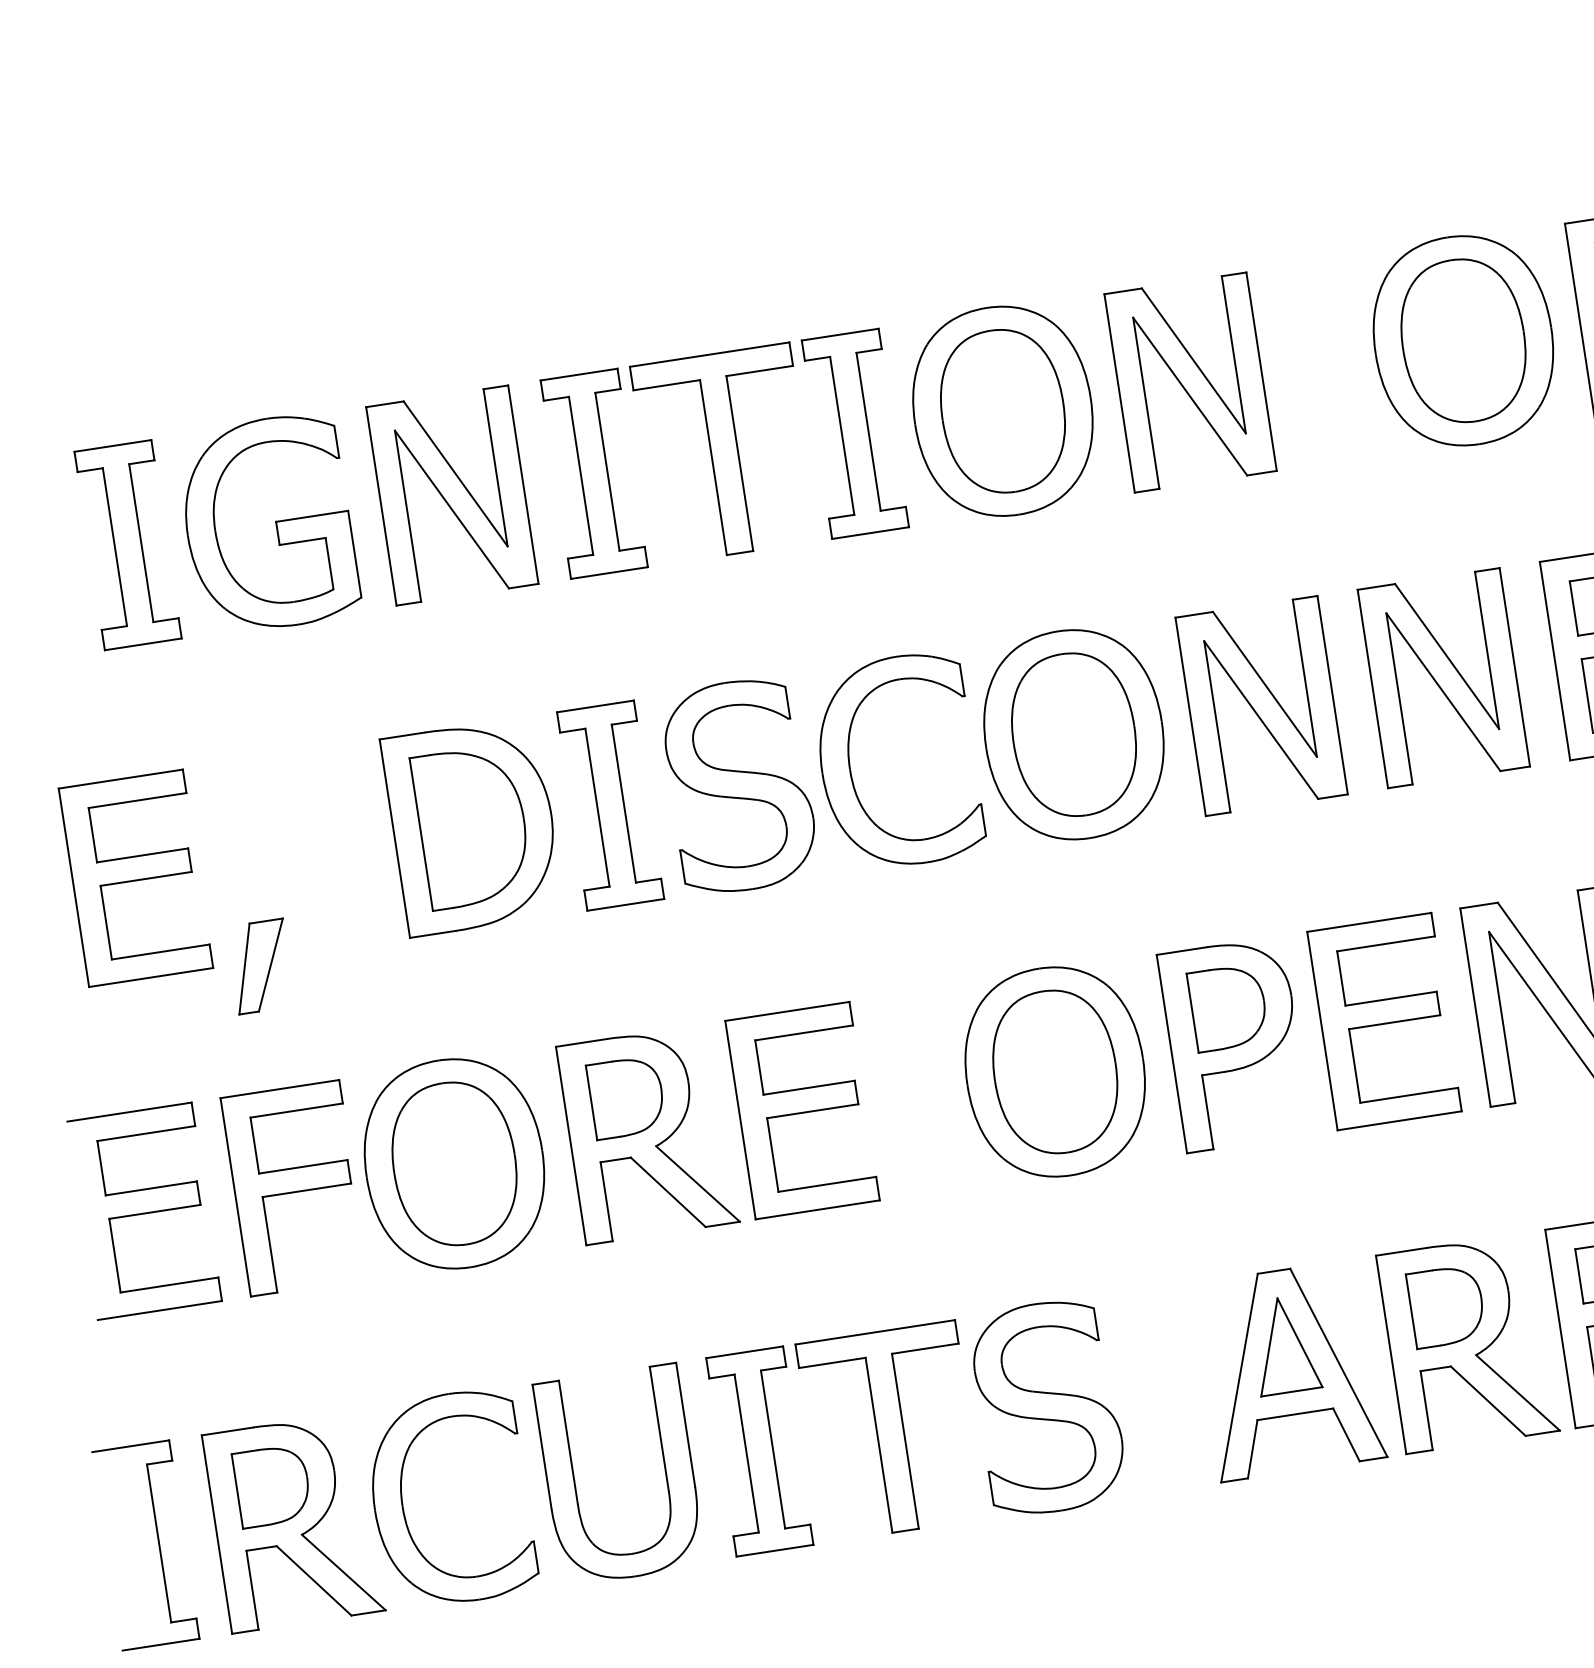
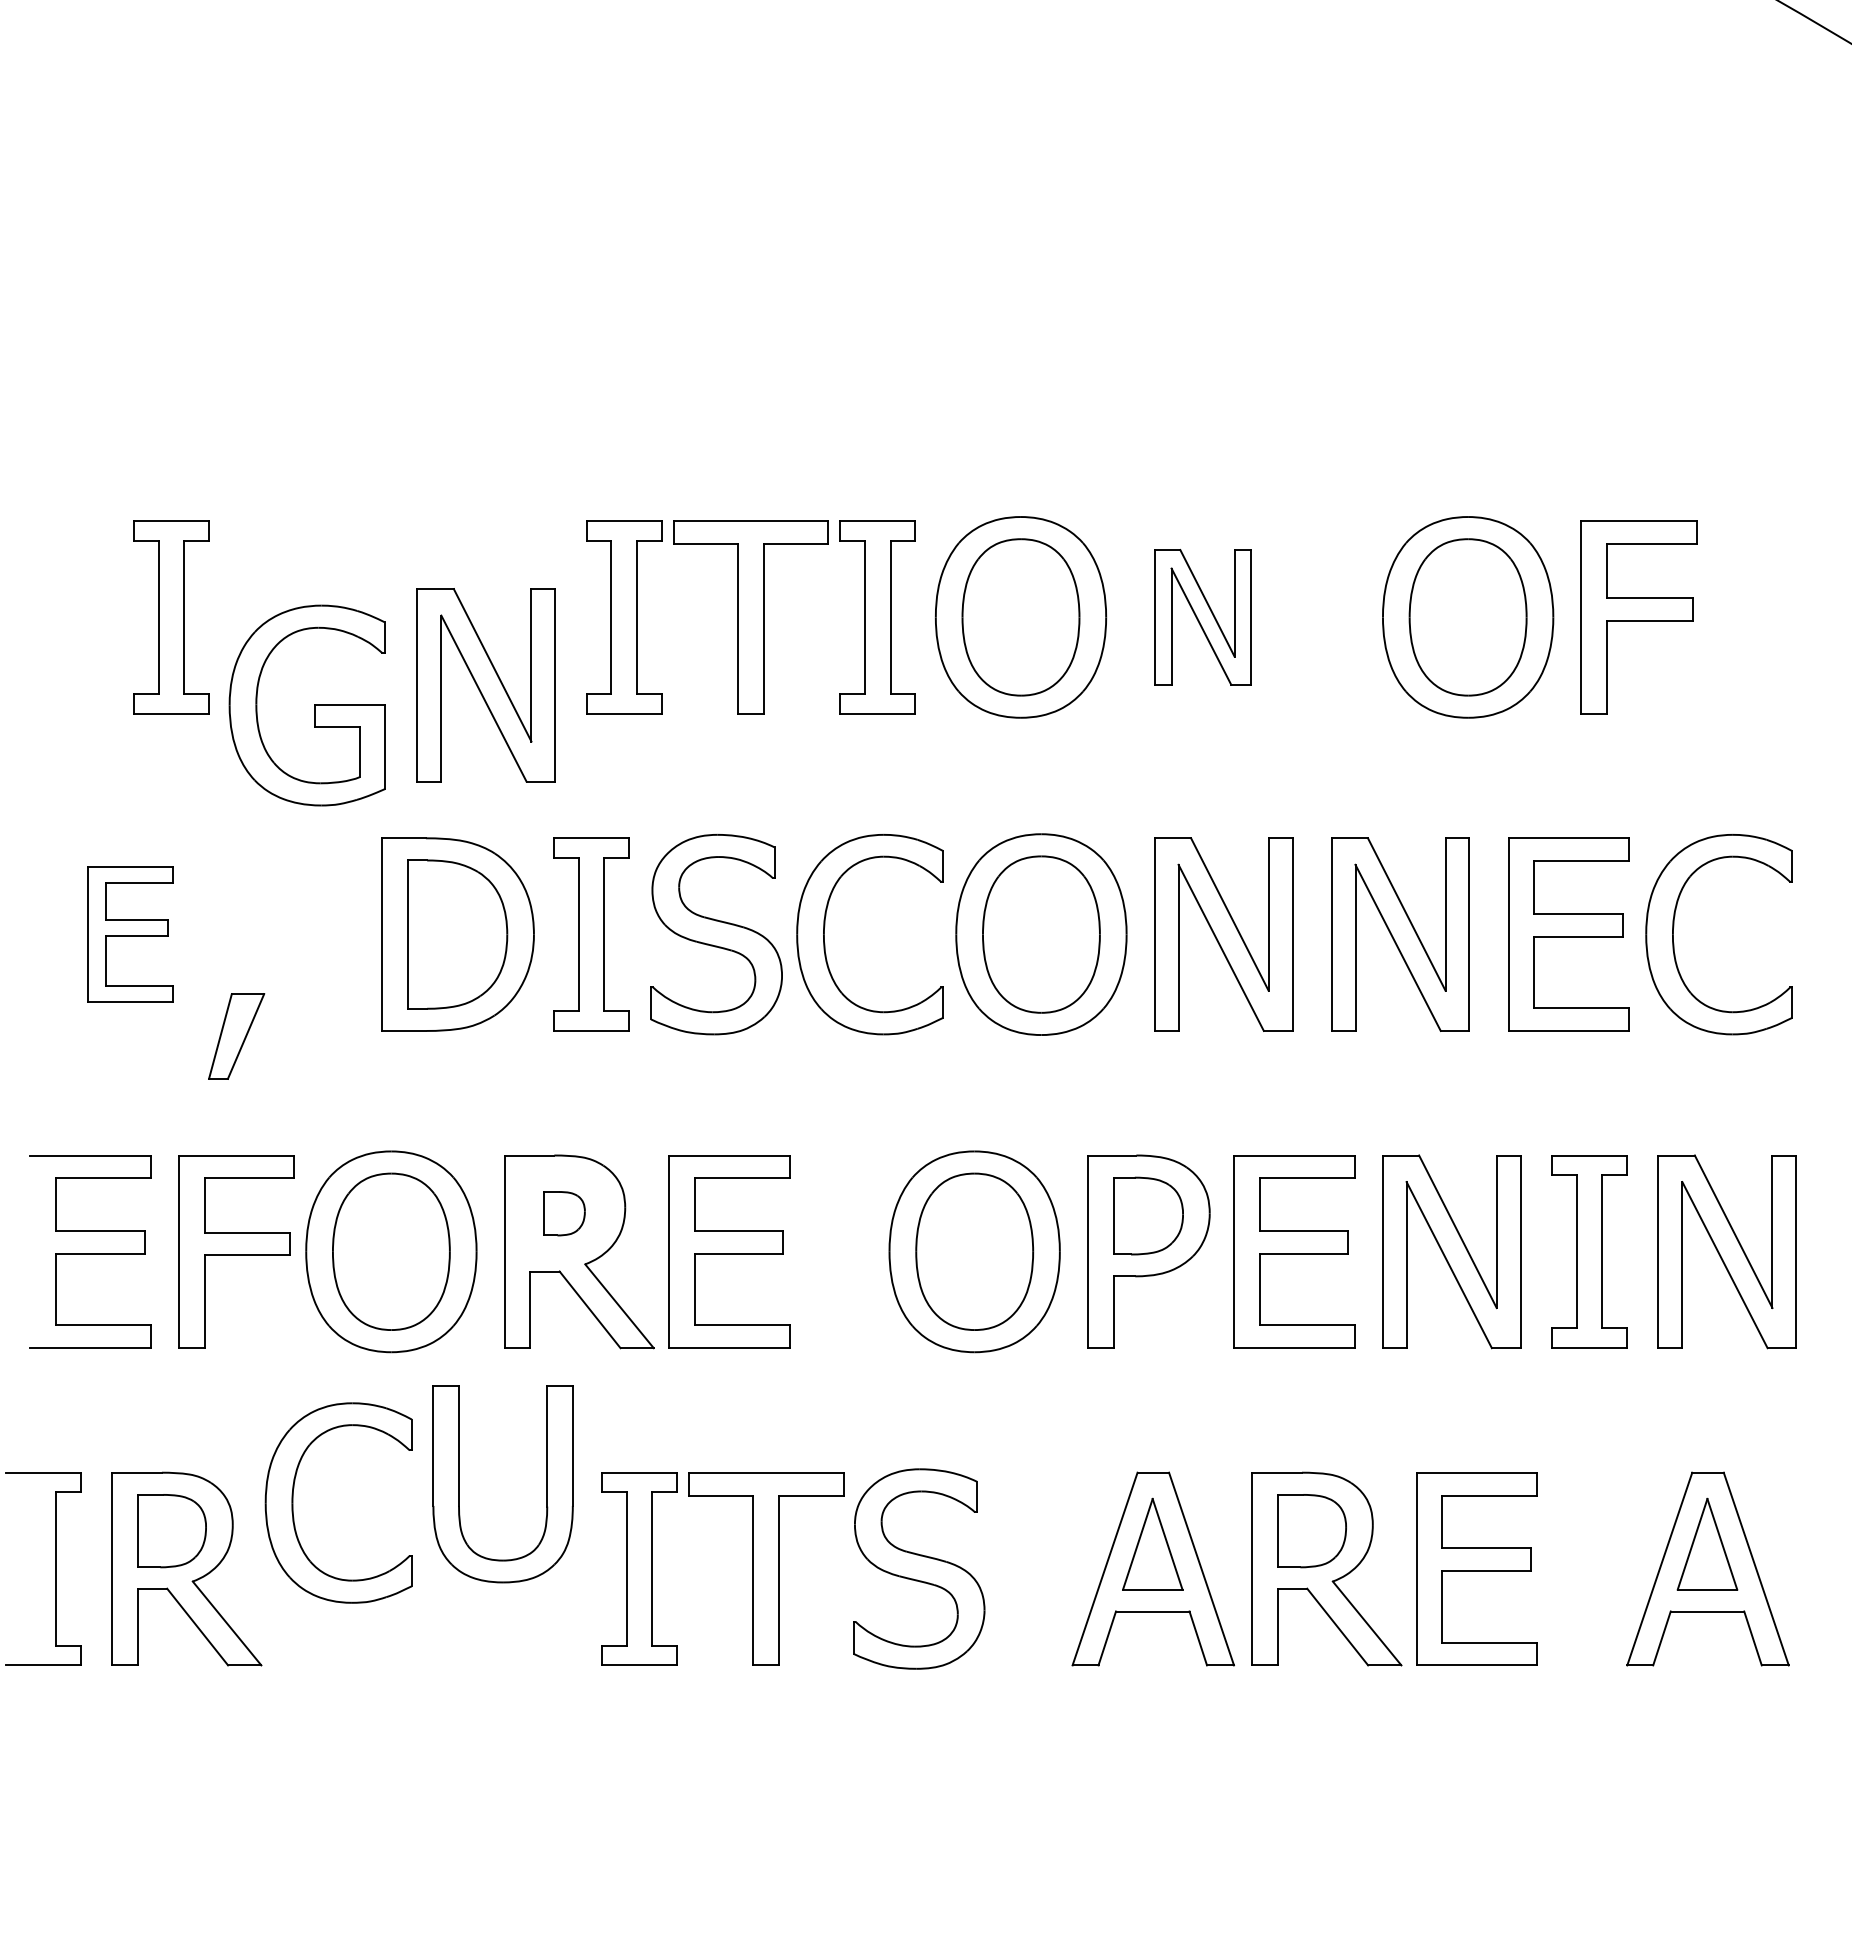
part: (1189, 382) -> (1202, 617), size x0.7
part: (451, 495) -> (485, 685), moved
part: (275, 522) -> (314, 705), moved
part: (135, 878) -> (130, 934), size x0.7
part: (626, 1097) -> (564, 1213), size x0.6
part: (575, 1482) -> (459, 1484), moved
part: (403, 1505) -> (293, 1502), moved

